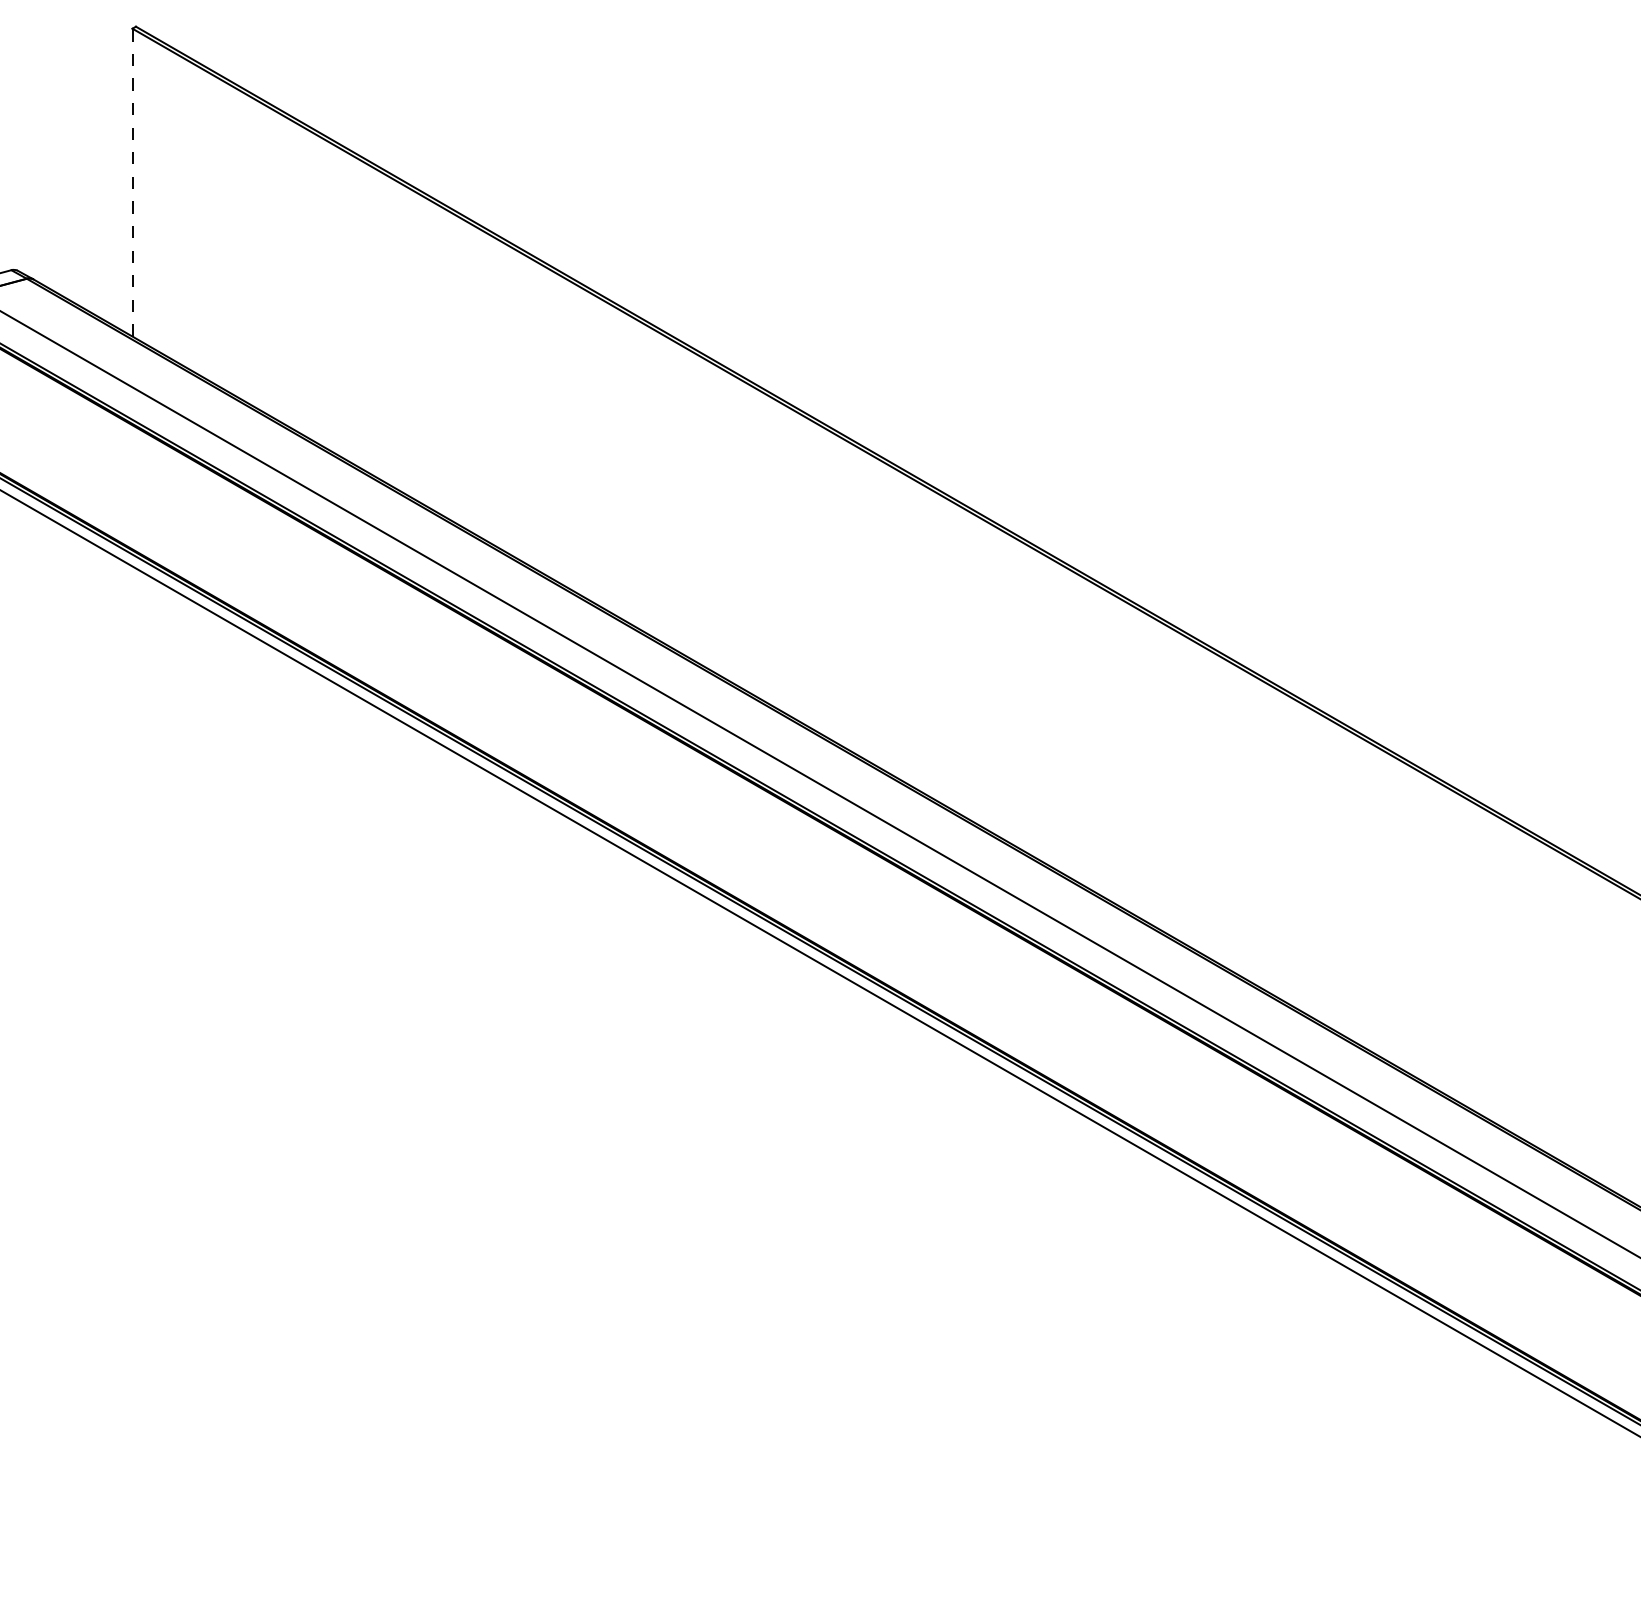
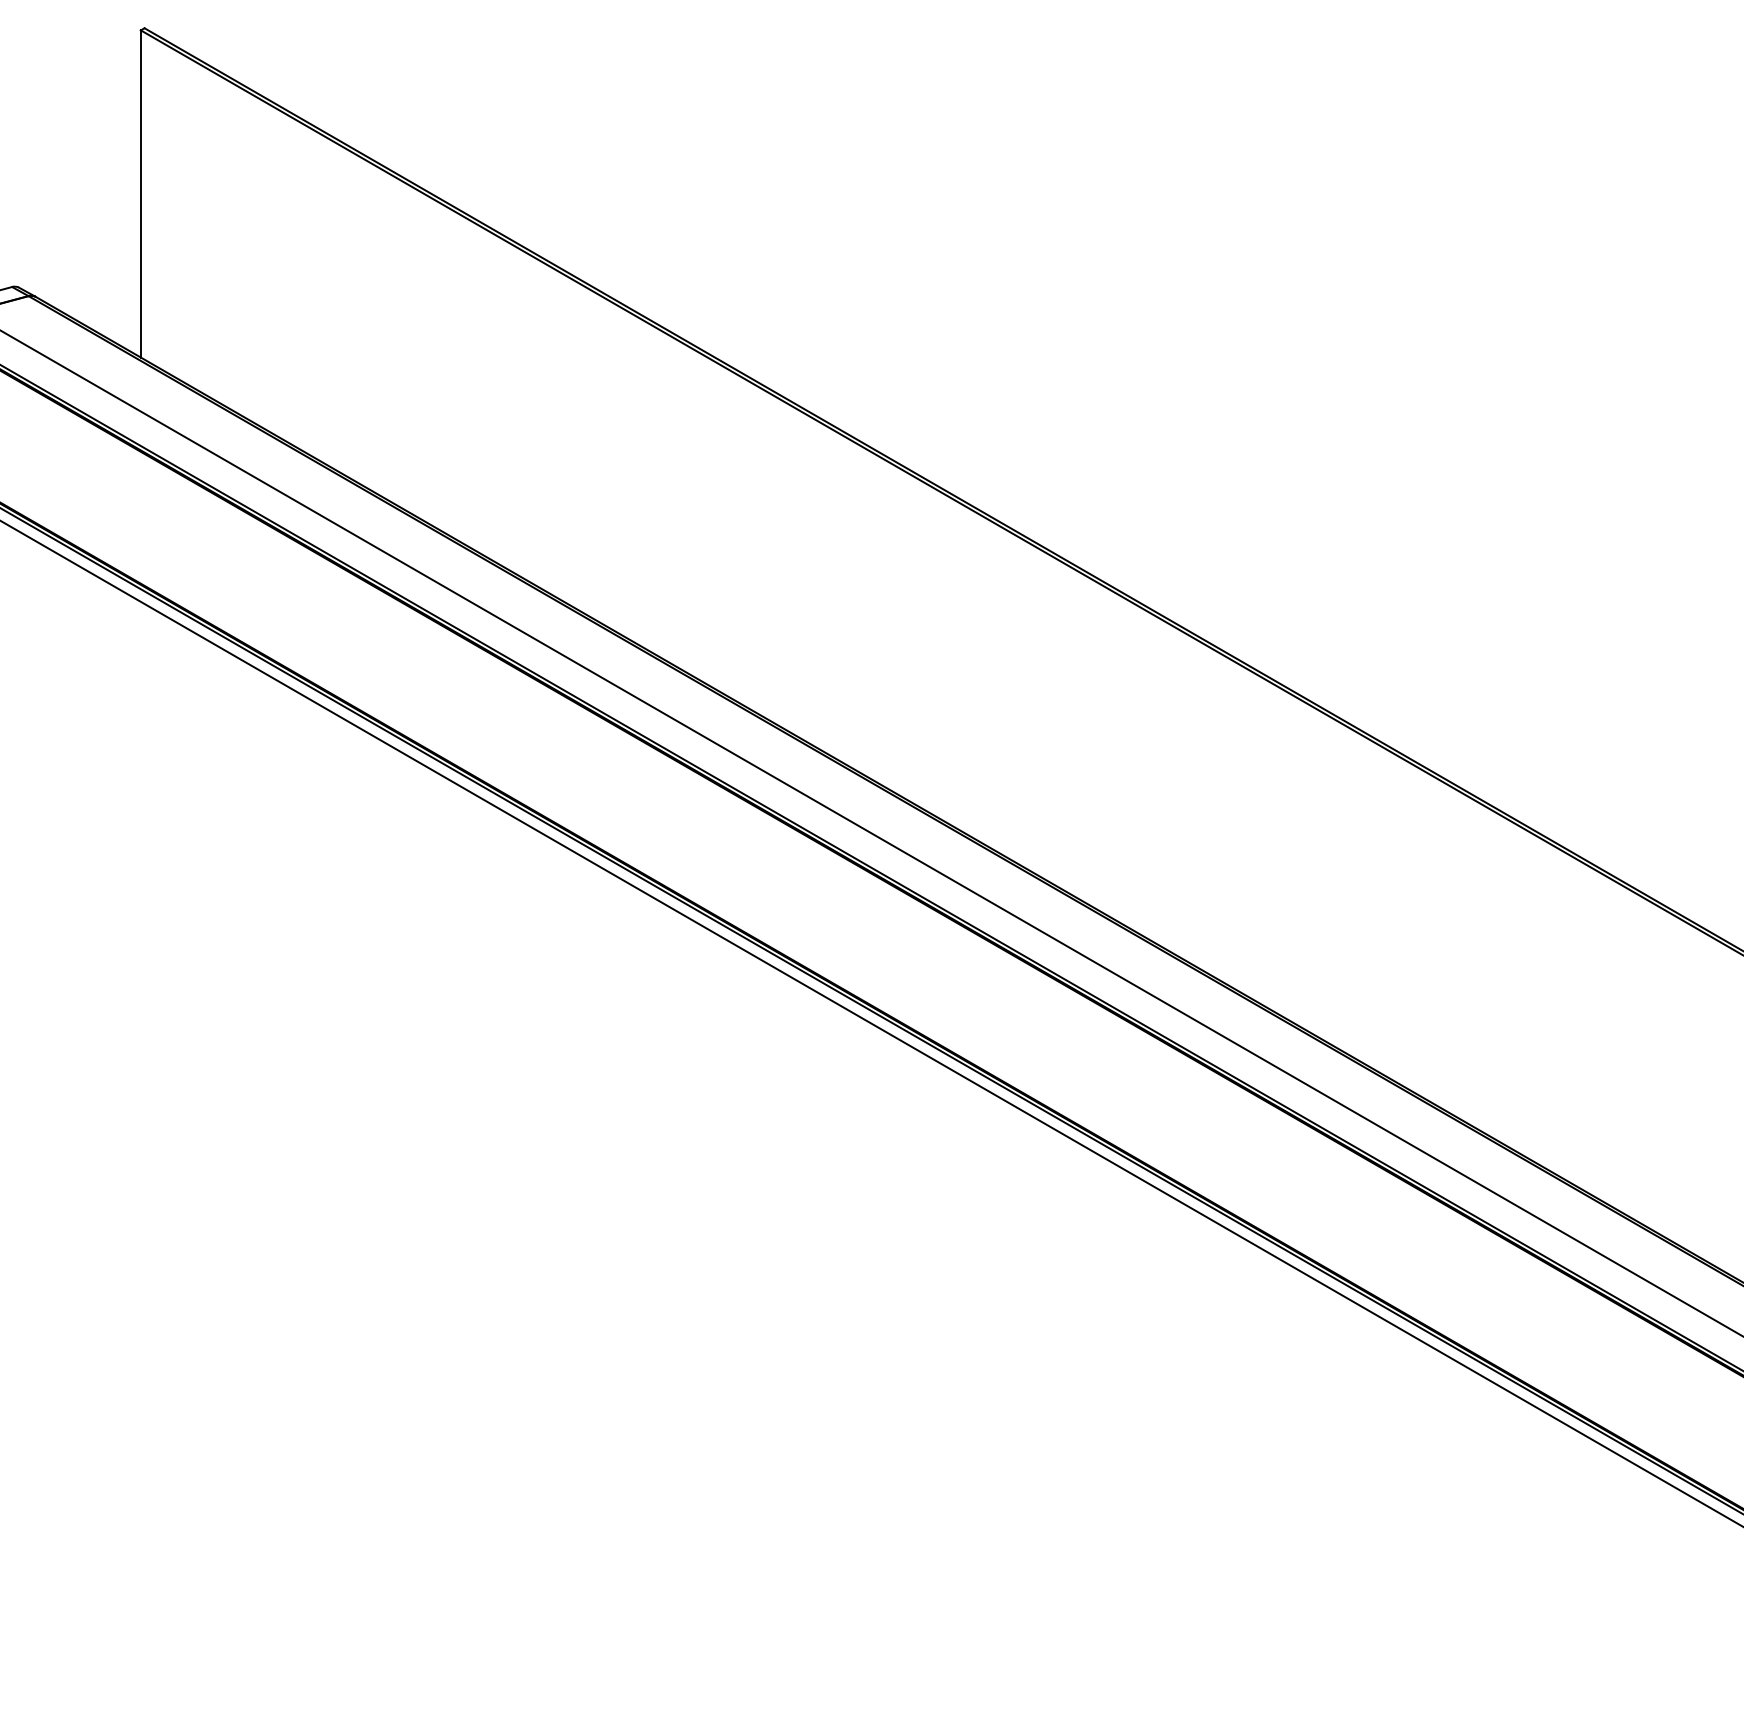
line: (132, 182) -> (140, 193), dashed -> solid

